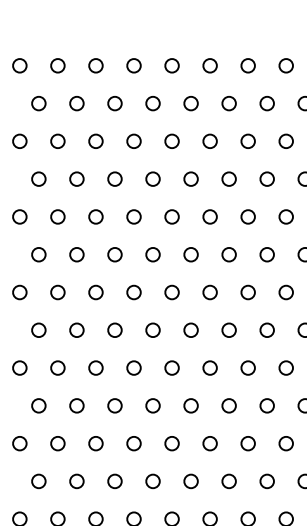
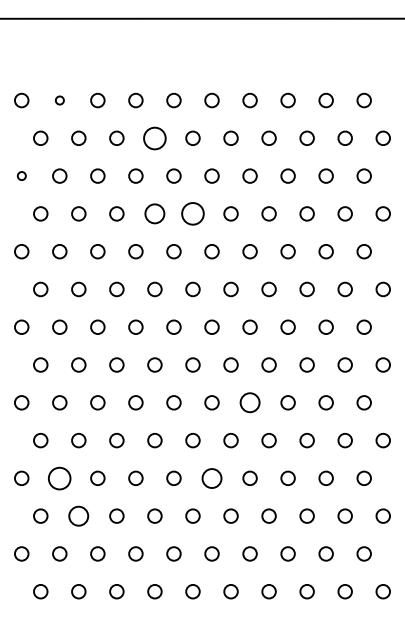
circle: (57, 65) -> (59, 100), size x0.6
circle: (152, 102) -> (154, 137), size x1.6
circle: (19, 140) -> (21, 175), size x0.6
circle: (152, 178) -> (154, 213), size x1.4
circle: (190, 178) -> (192, 213), size x1.6
circle: (247, 367) -> (249, 402), size x1.4
circle: (57, 442) -> (59, 477), size x1.6
circle: (209, 442) -> (211, 477), size x1.4
circle: (76, 480) -> (78, 515), size x1.4

